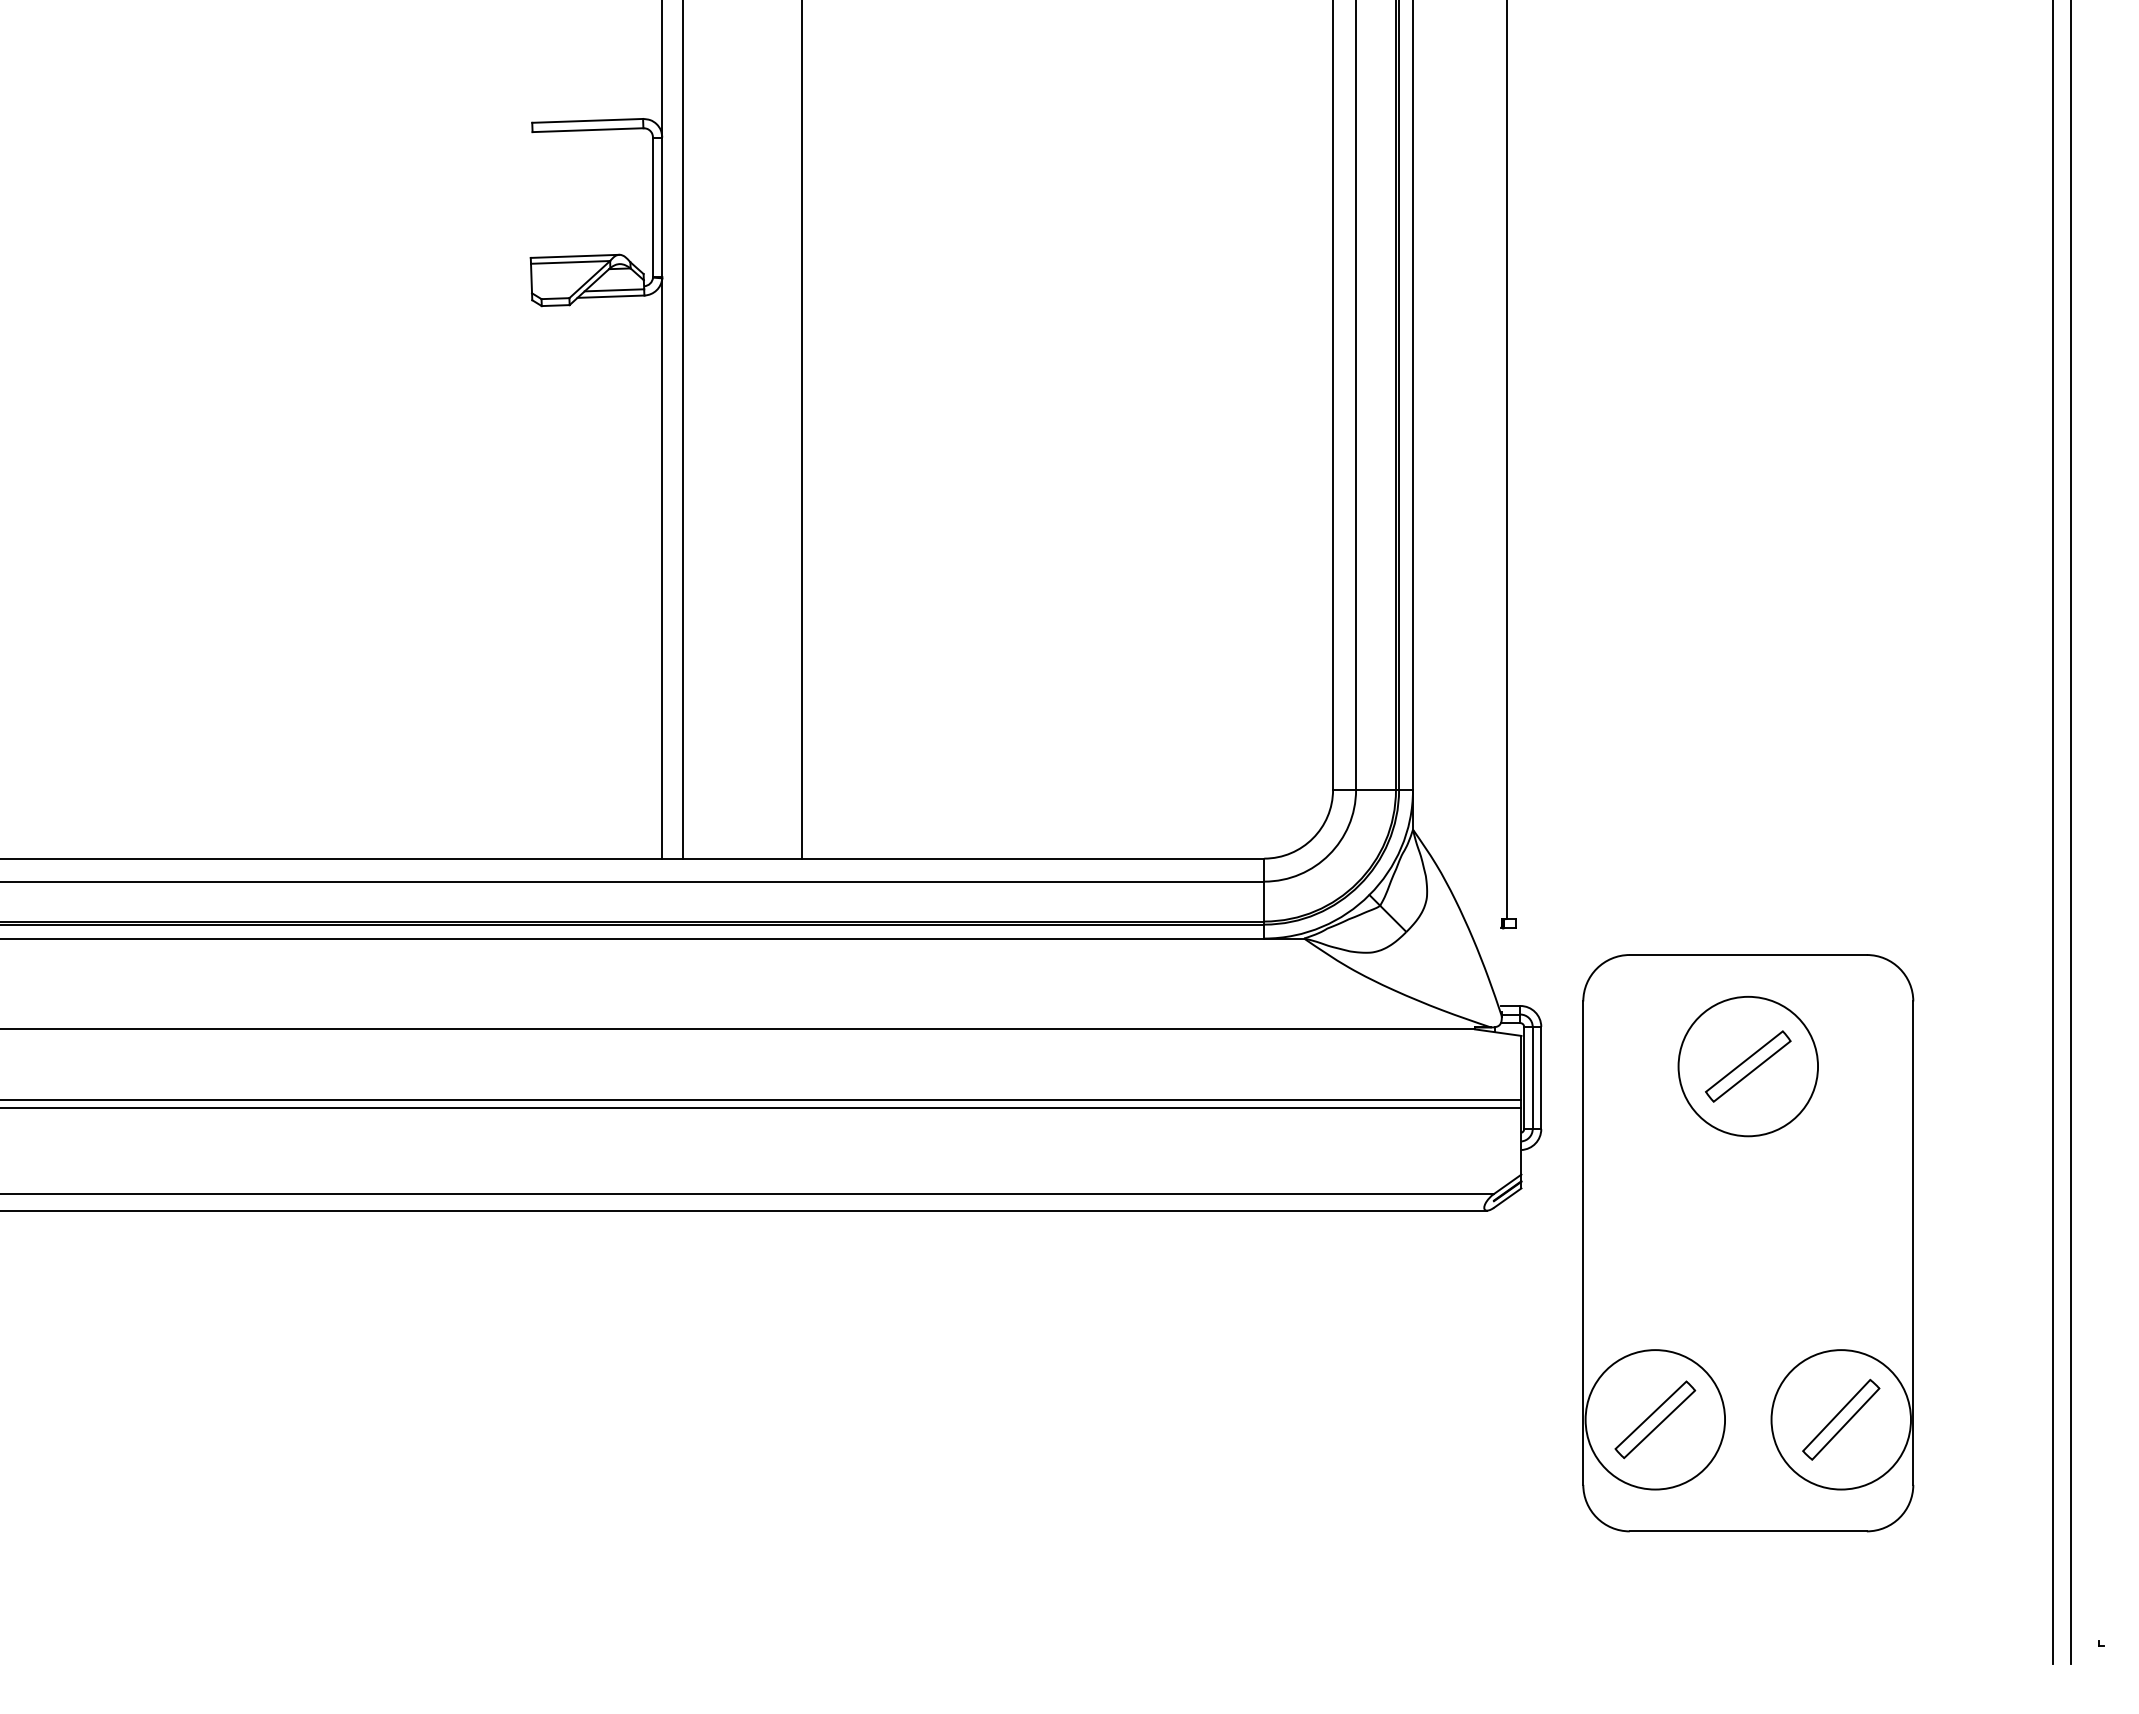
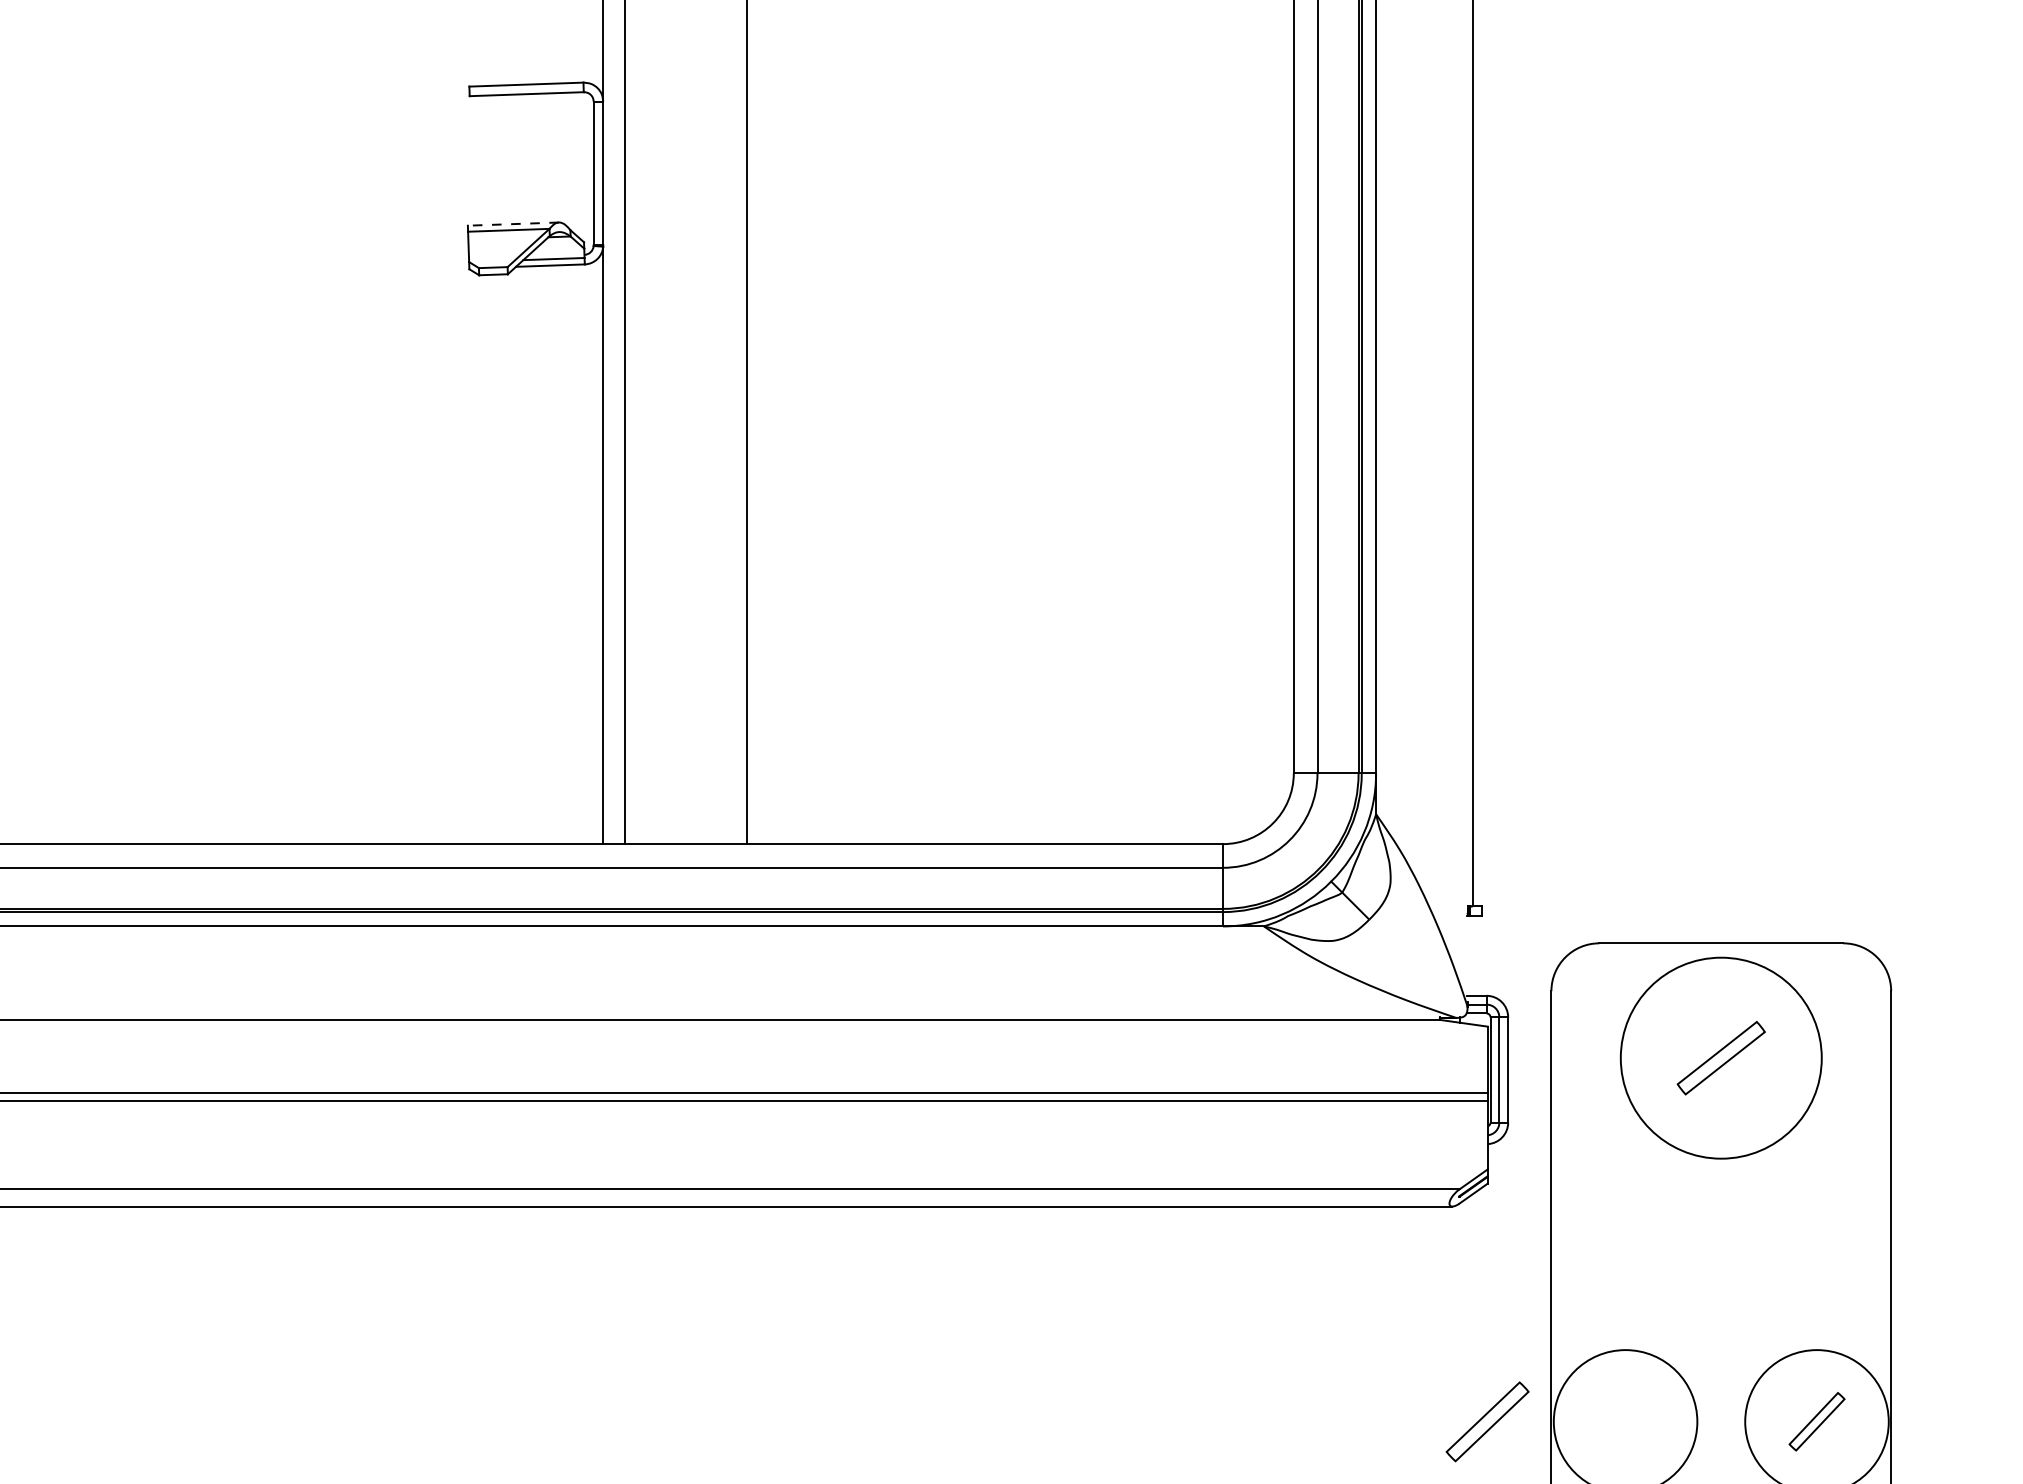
line: (574, 256) -> (512, 224), solid -> dashed
circle: (1748, 1066) -> (1721, 1058), size x1.4
part: (1655, 1419) -> (1487, 1421), moved
part: (1841, 1419) -> (1817, 1421), size x0.7

